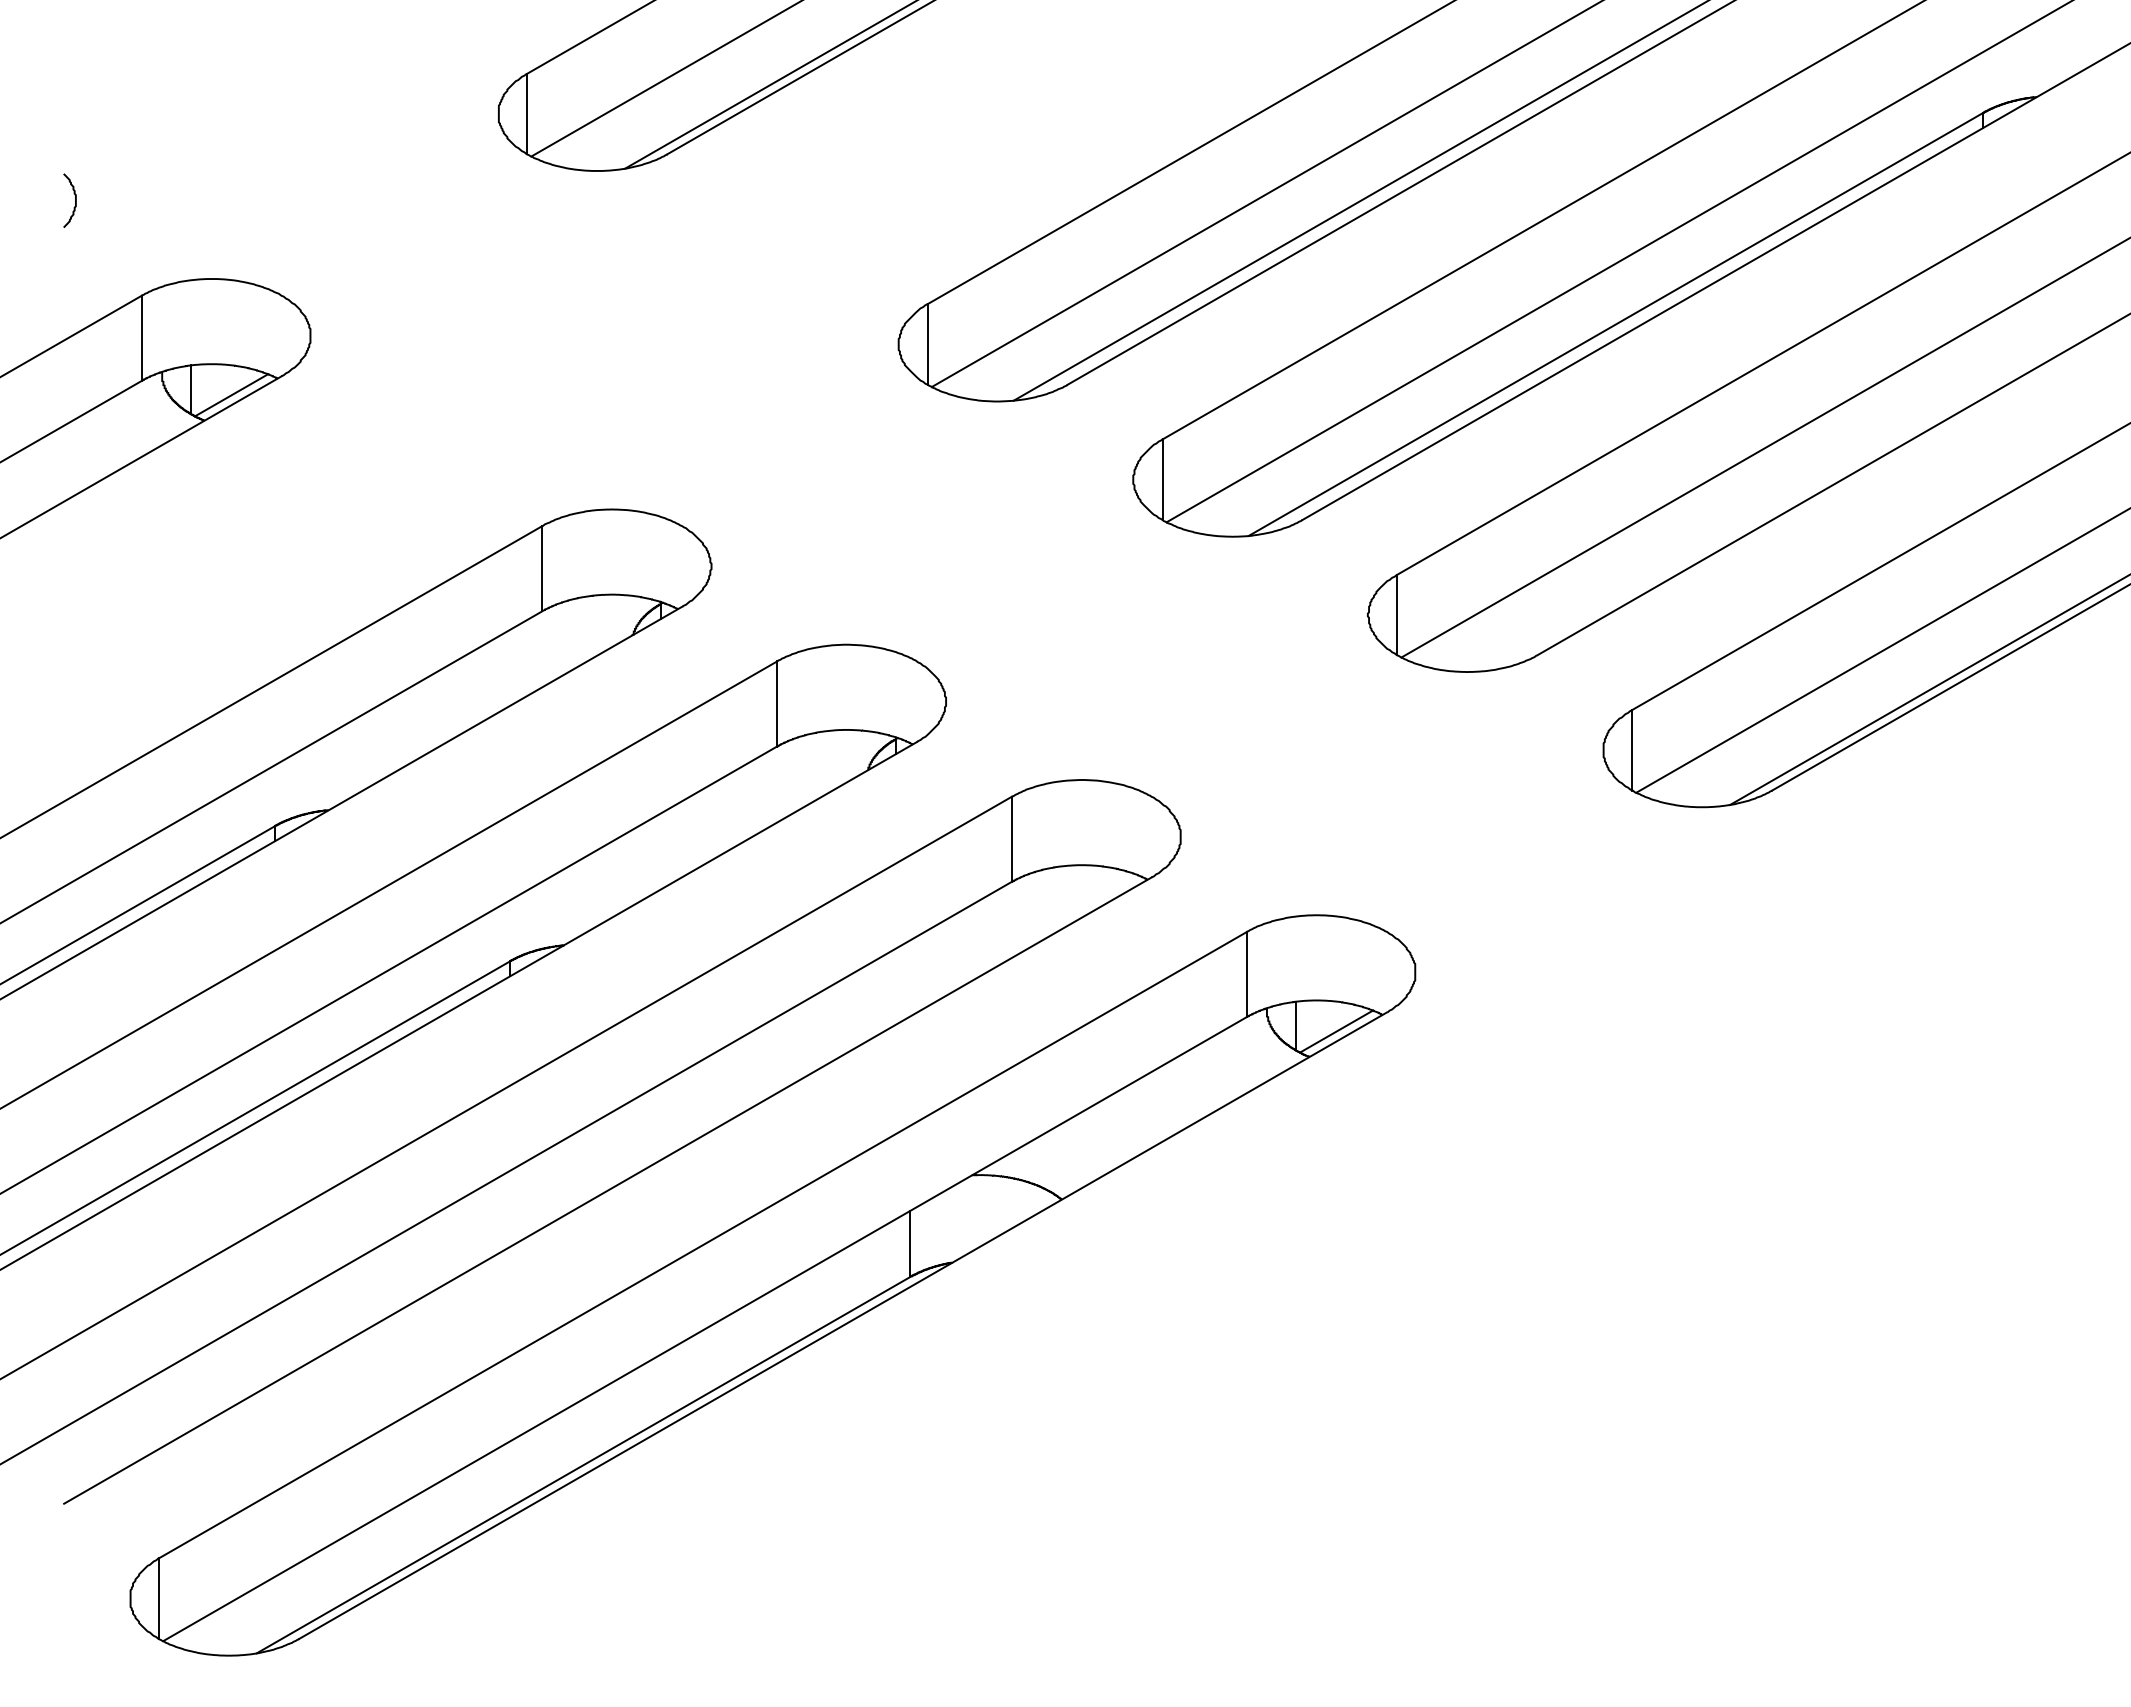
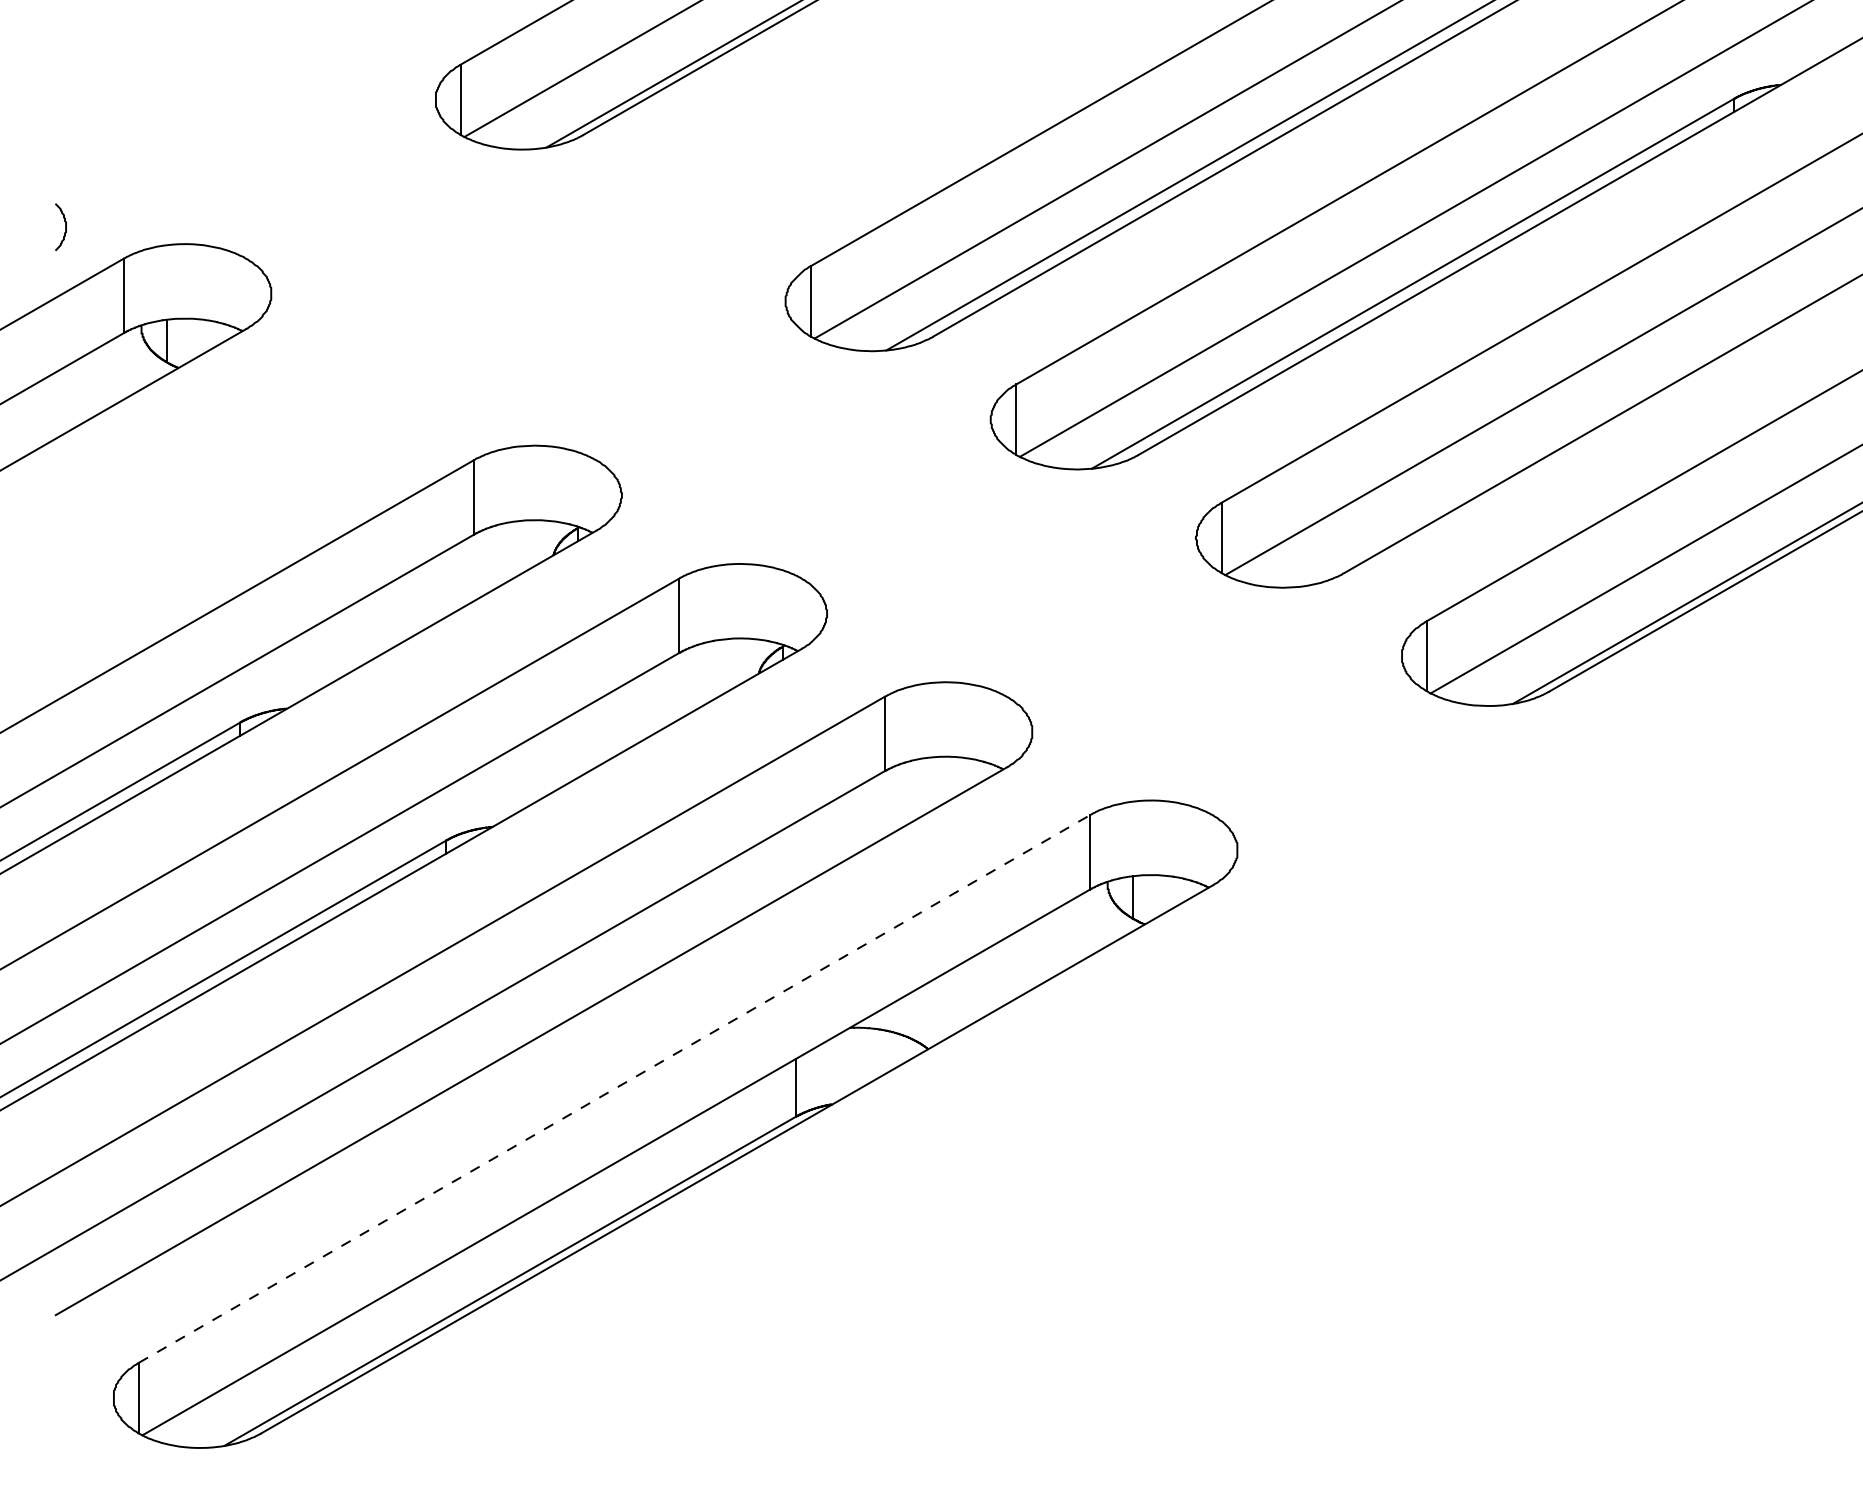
curve: (75, 200) -> (65, 227), moved
line: (231, 395) -> (202, 345), removed
line: (1336, 1031) -> (1168, 902), removed
line: (702, 1245) -> (614, 1089), solid -> dashed

